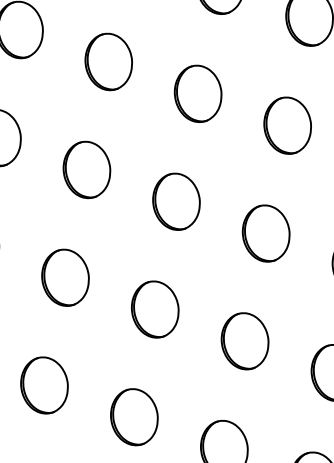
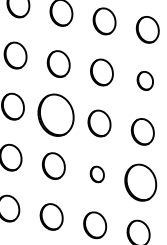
part: (288, 124) -> (145, 80), size x0.7
part: (87, 168) -> (56, 114), size x1.6
part: (155, 309) -> (97, 174), size x0.6
part: (244, 340) -> (140, 182), size x1.4

